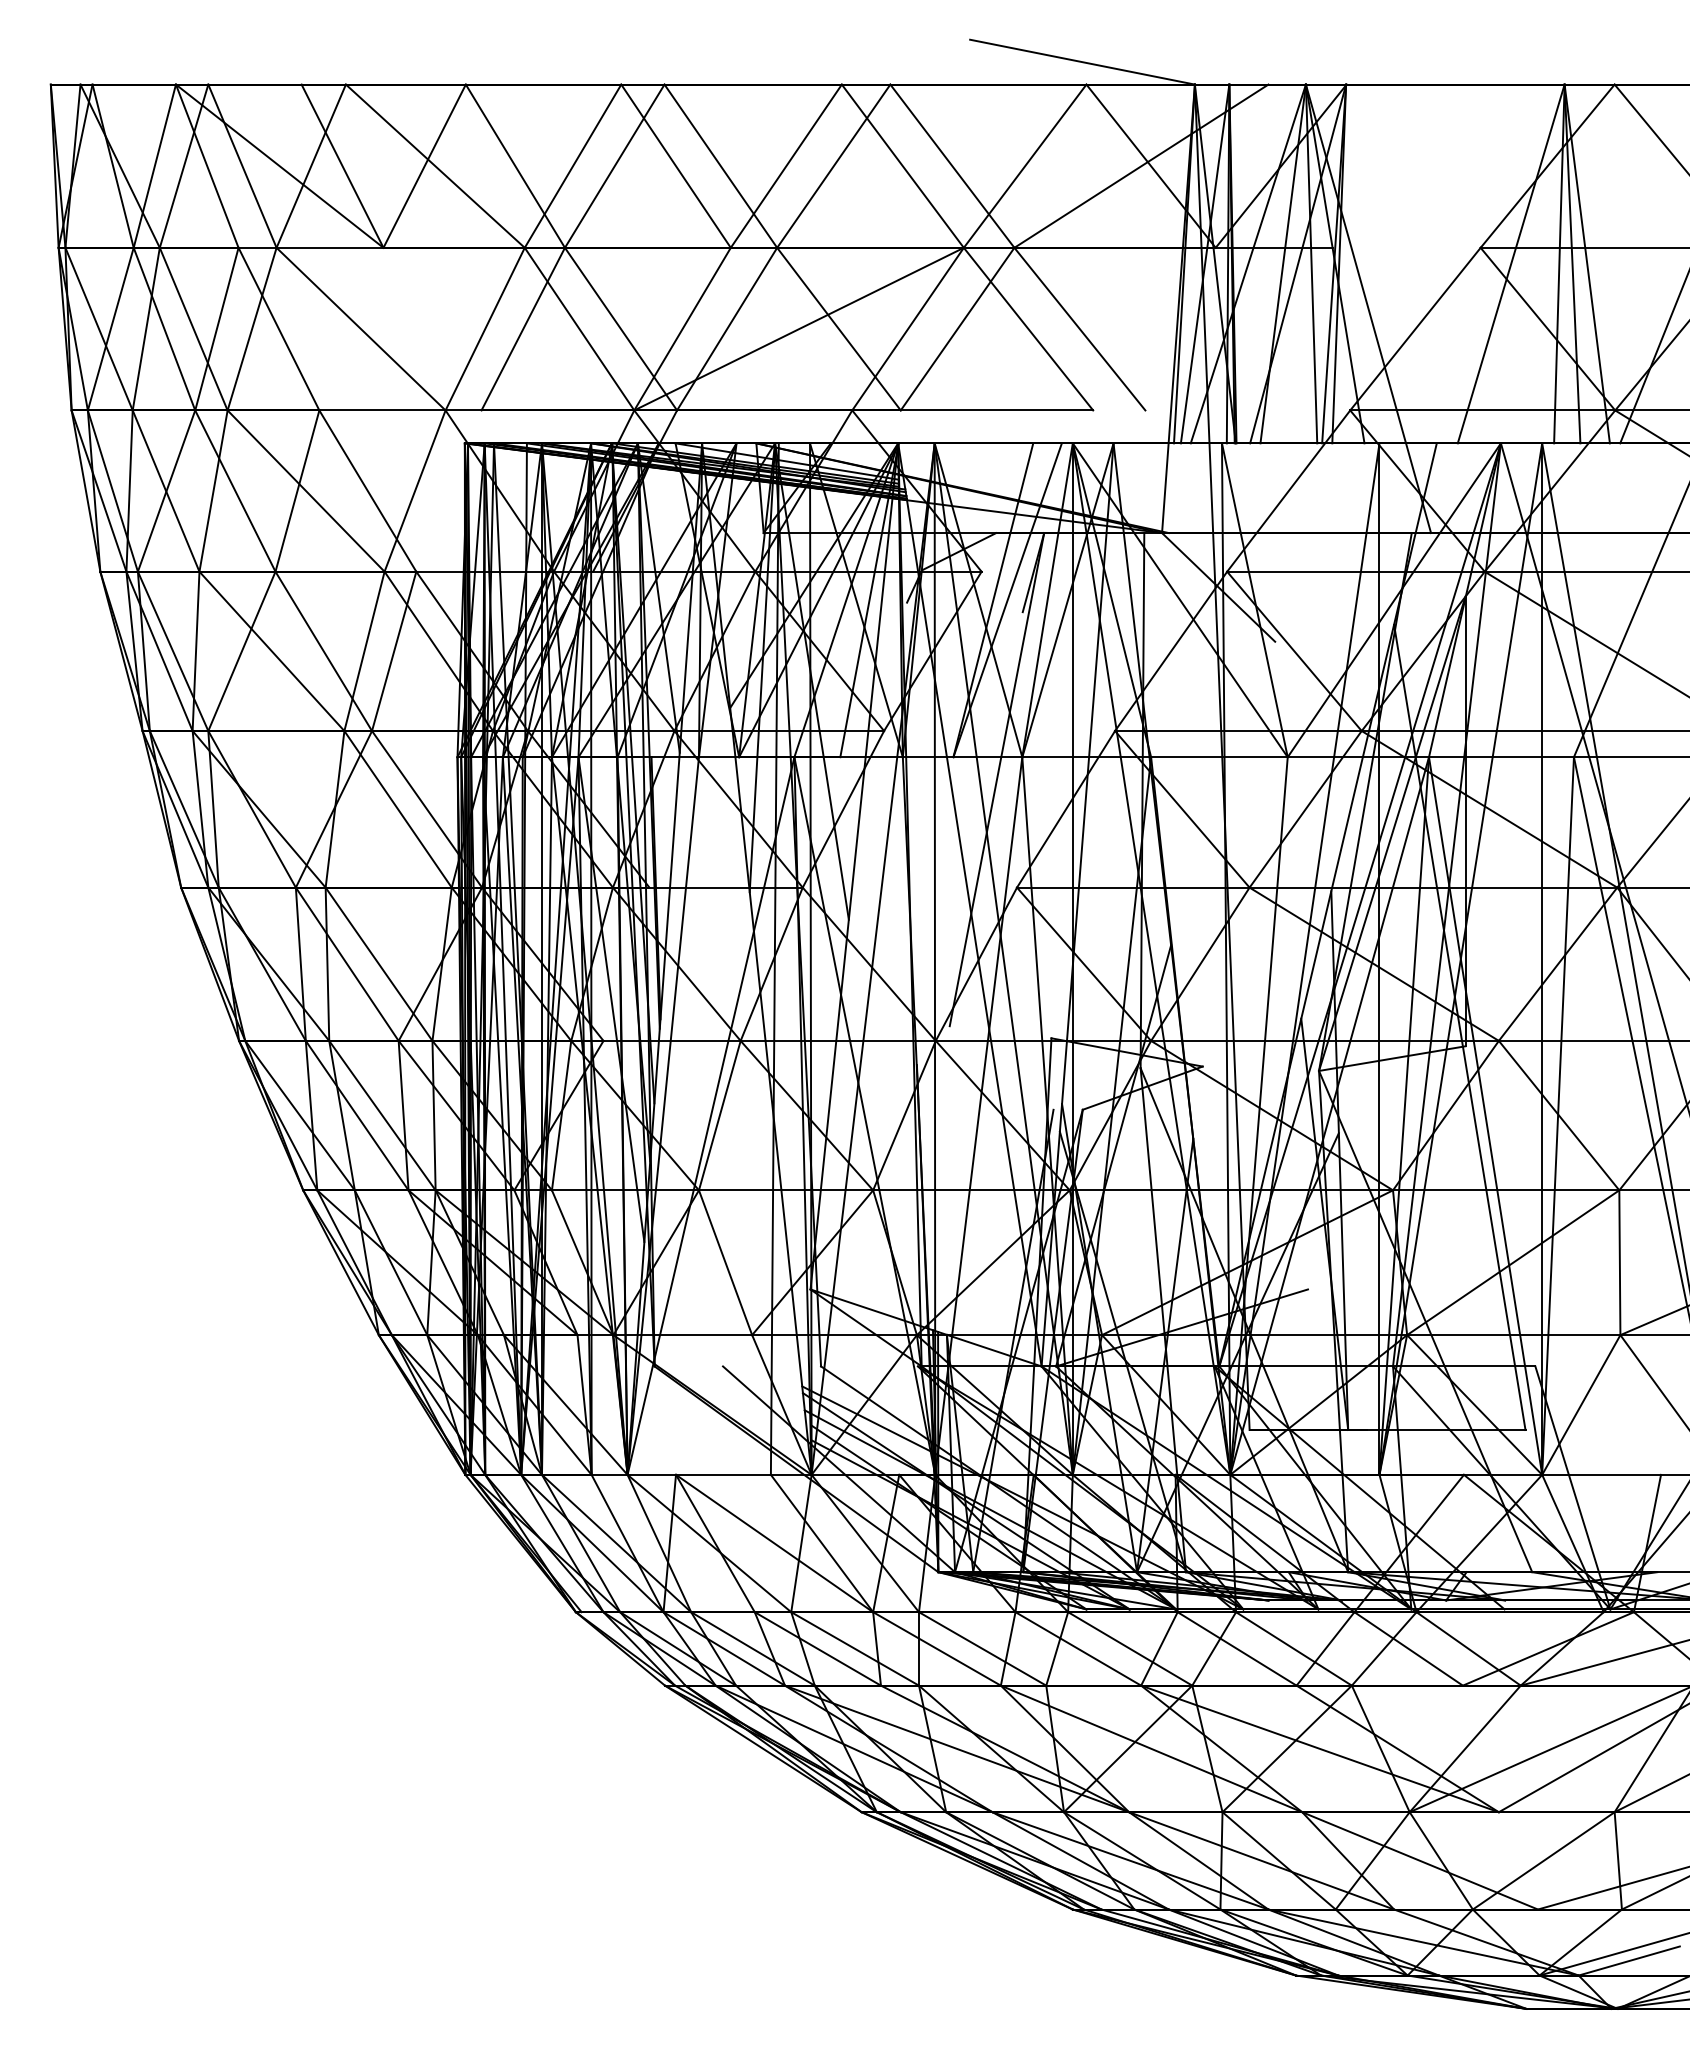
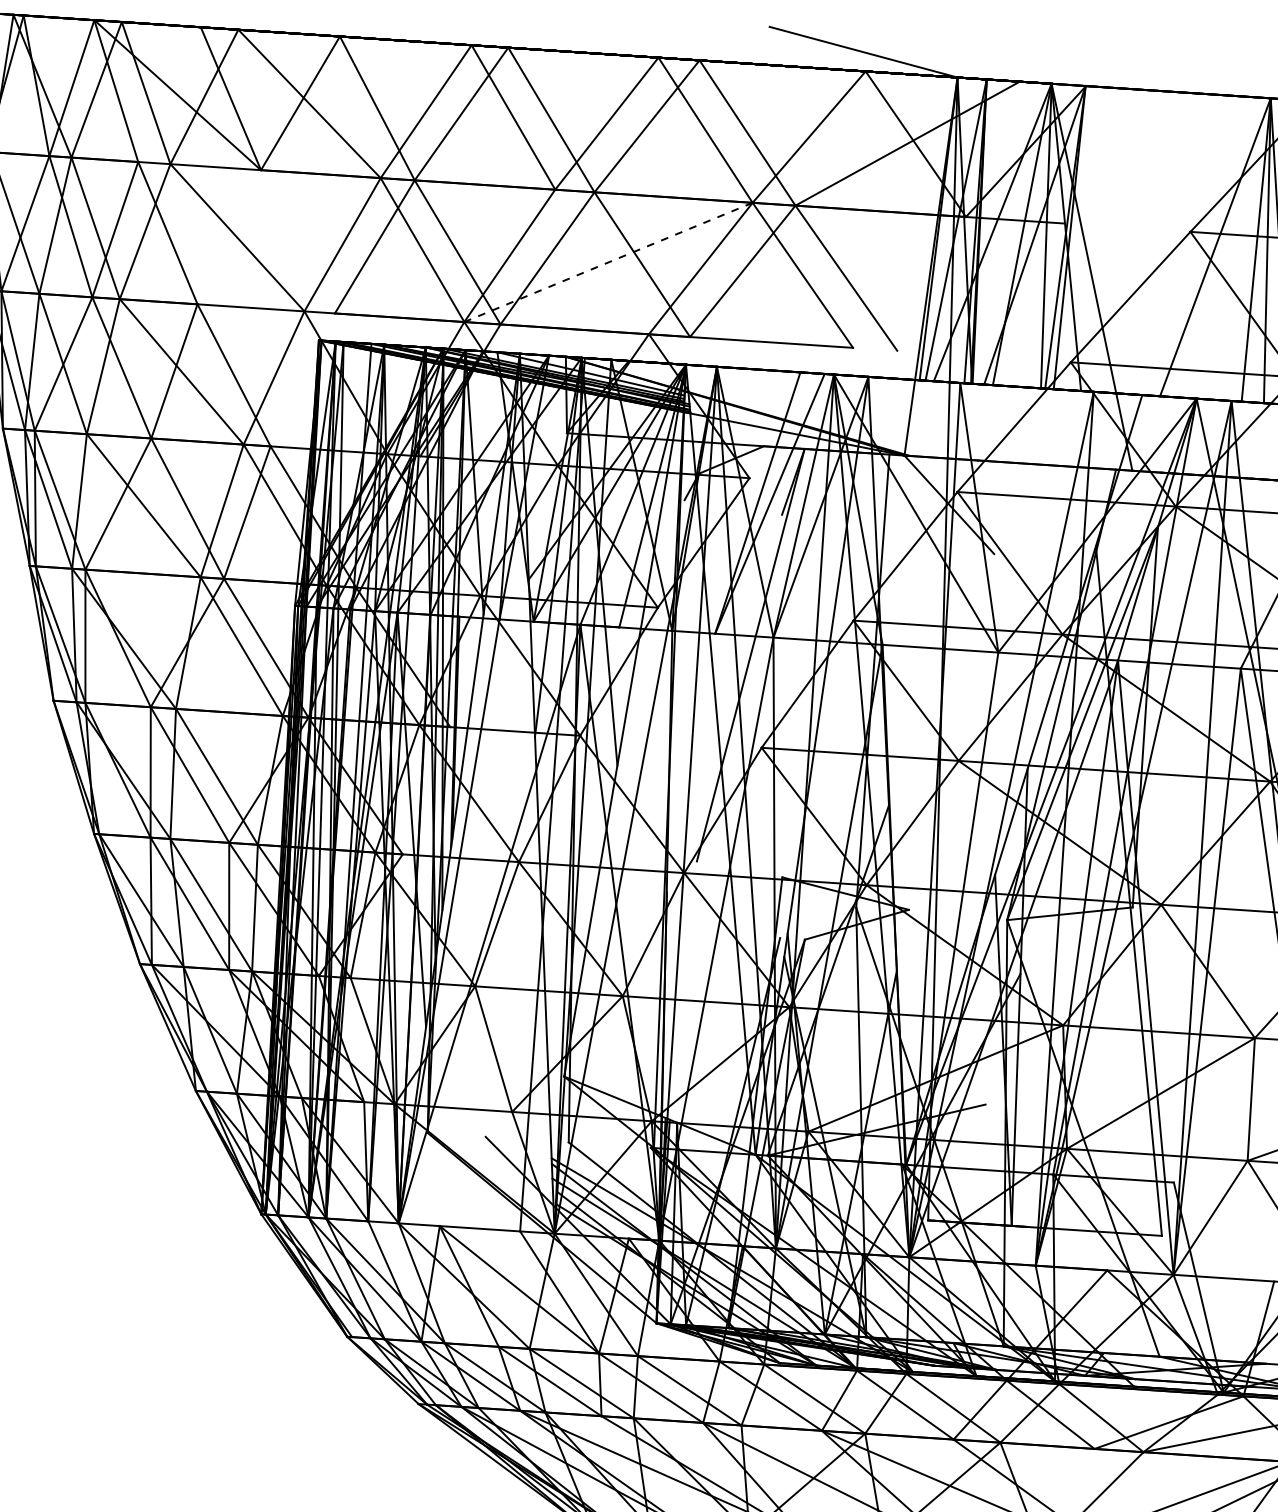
line: (799, 329) -> (608, 262), solid -> dashed

